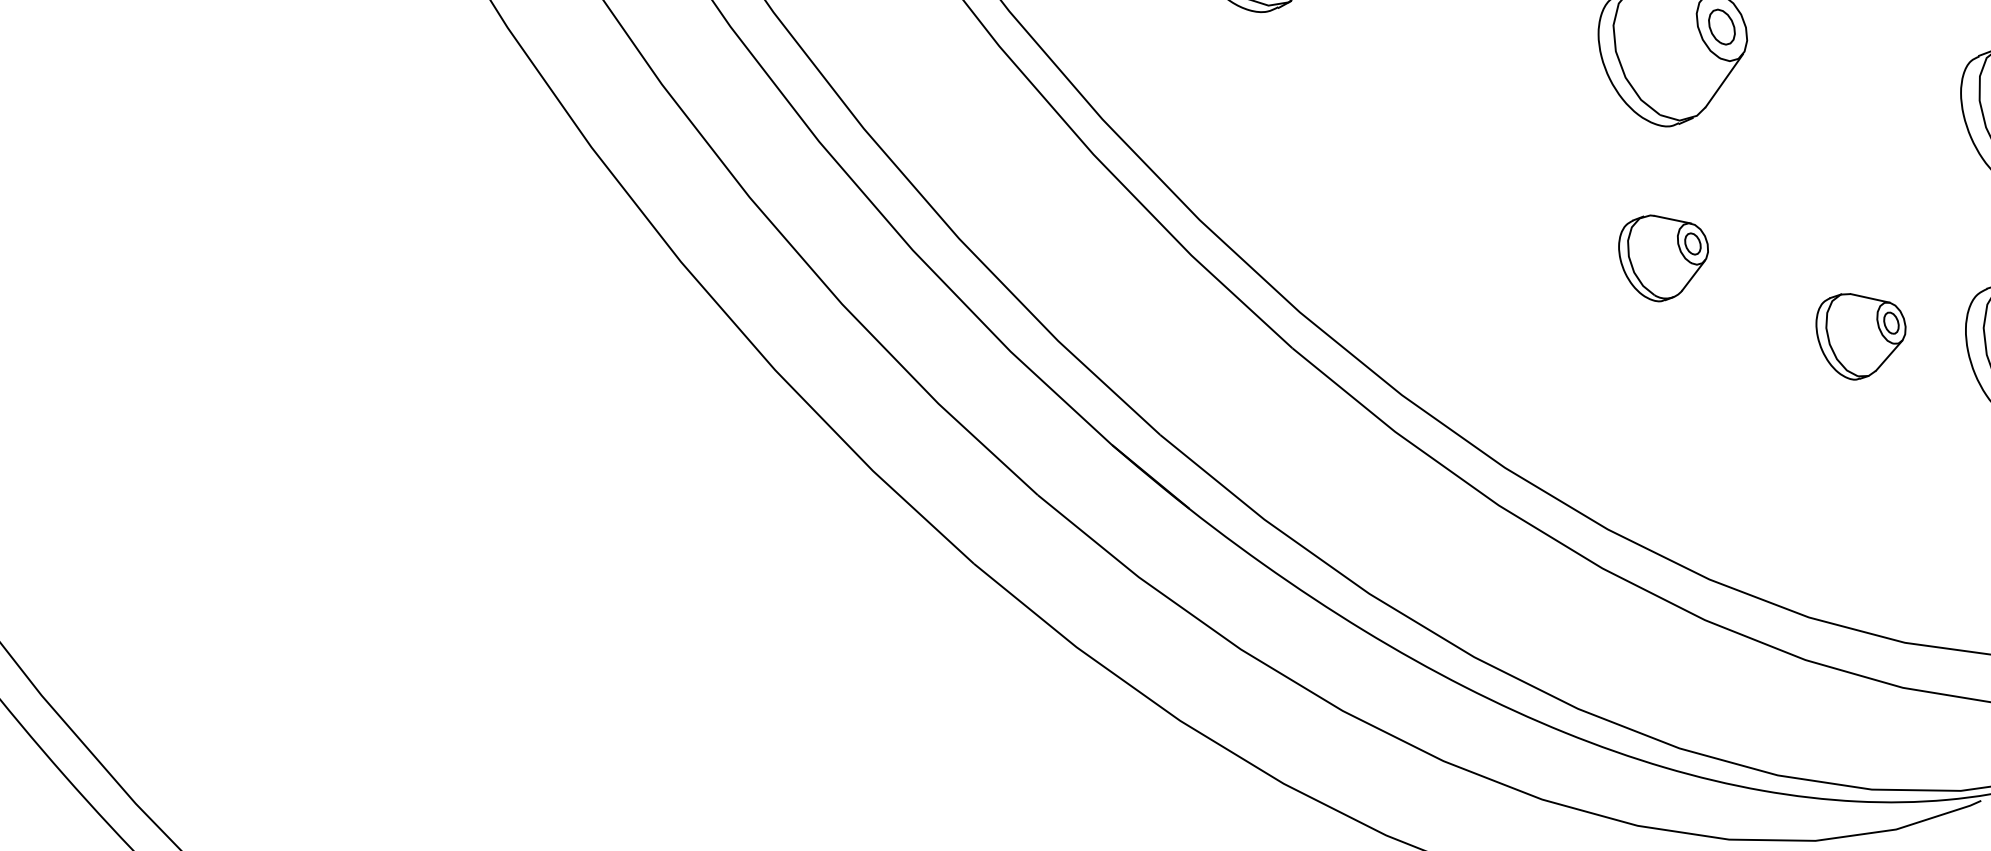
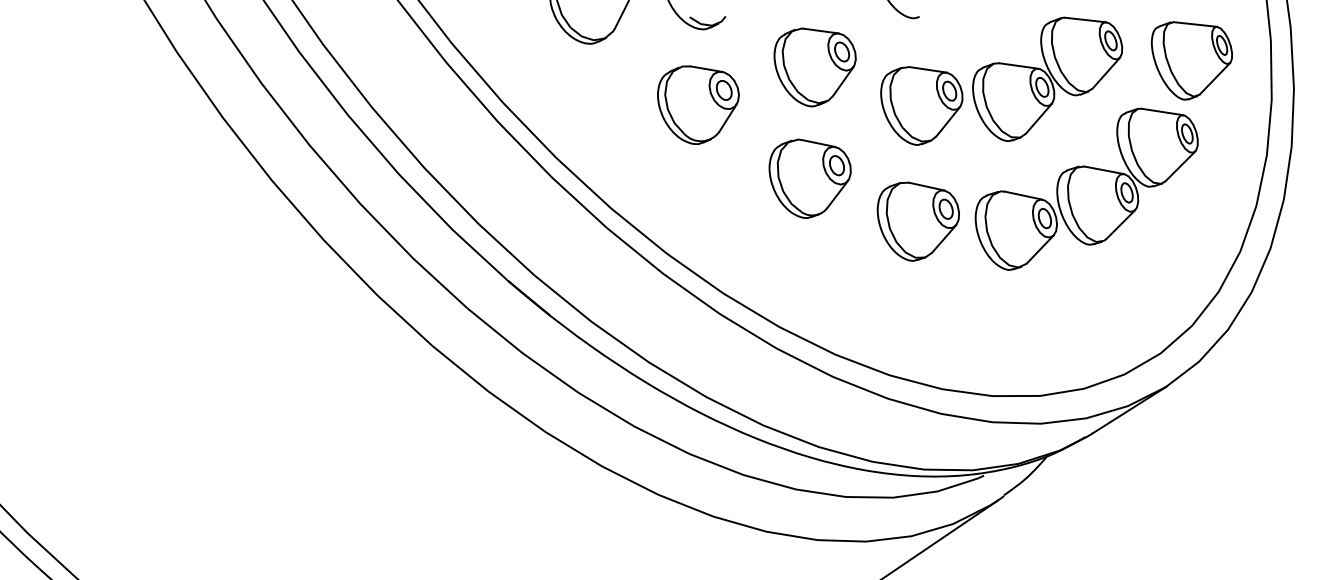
part: (1459, 124) -> (698, 105), added
part: (1866, 124) -> (921, 105), added
part: (1662, 258) -> (809, 178), size x1.67
part: (1859, 336) -> (917, 221), size x1.67

